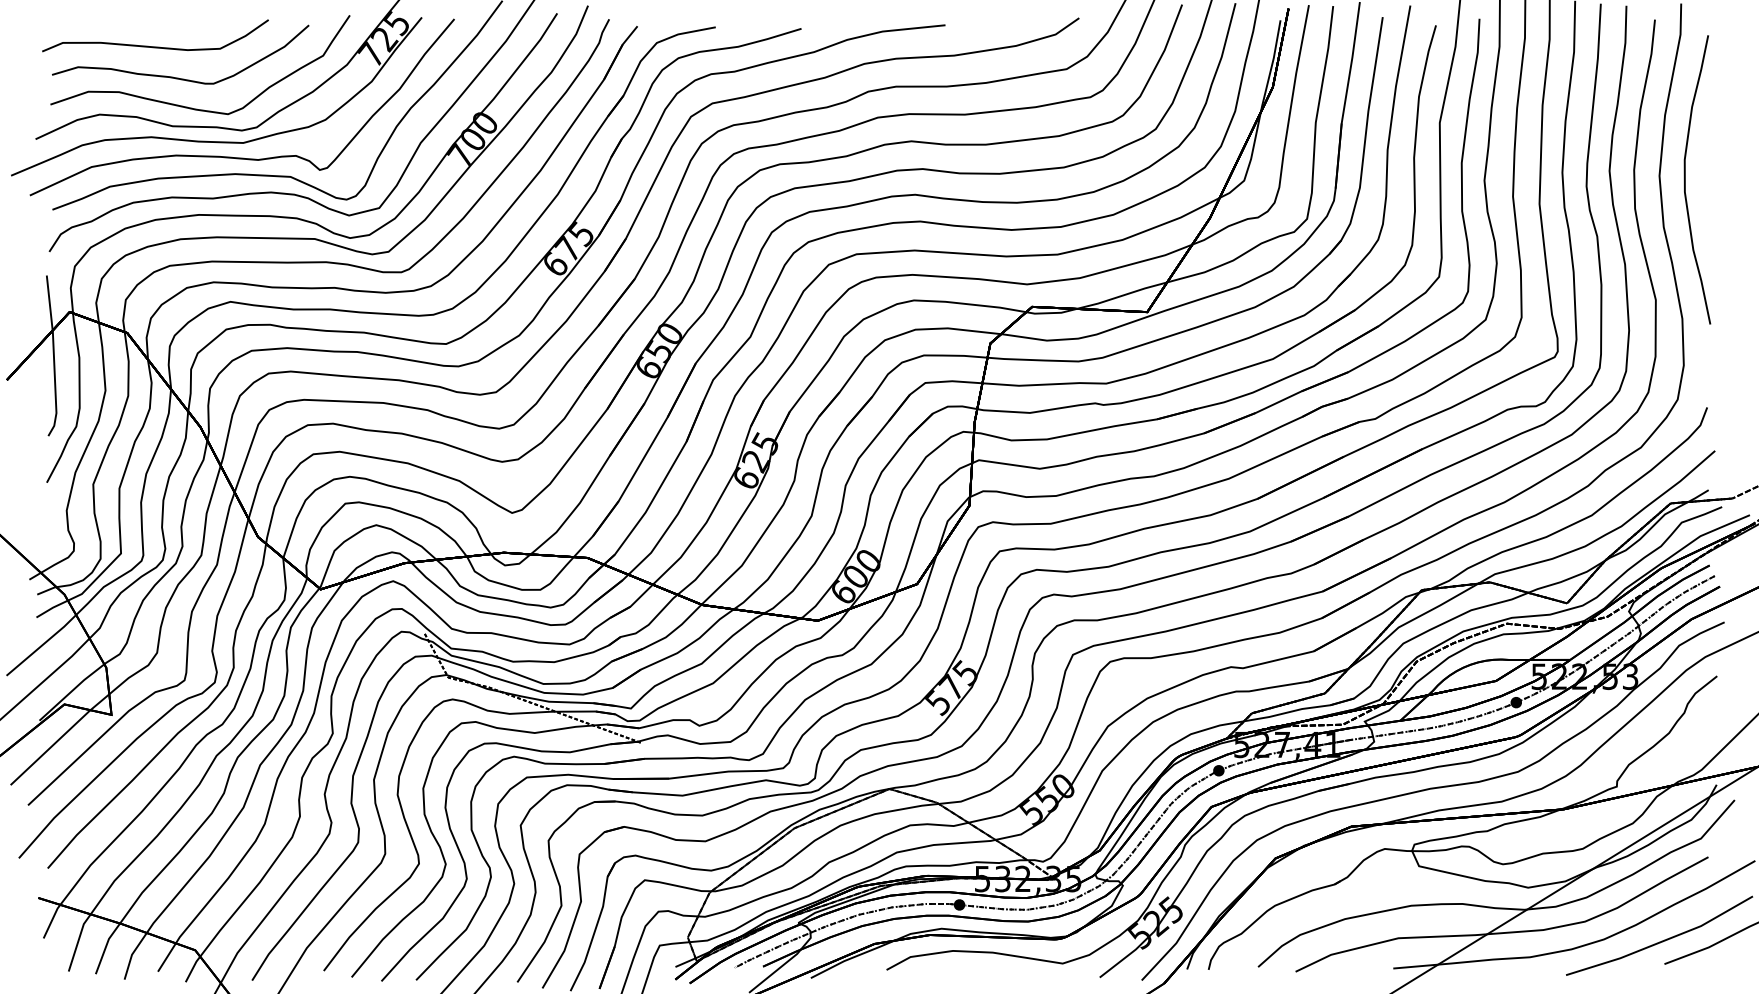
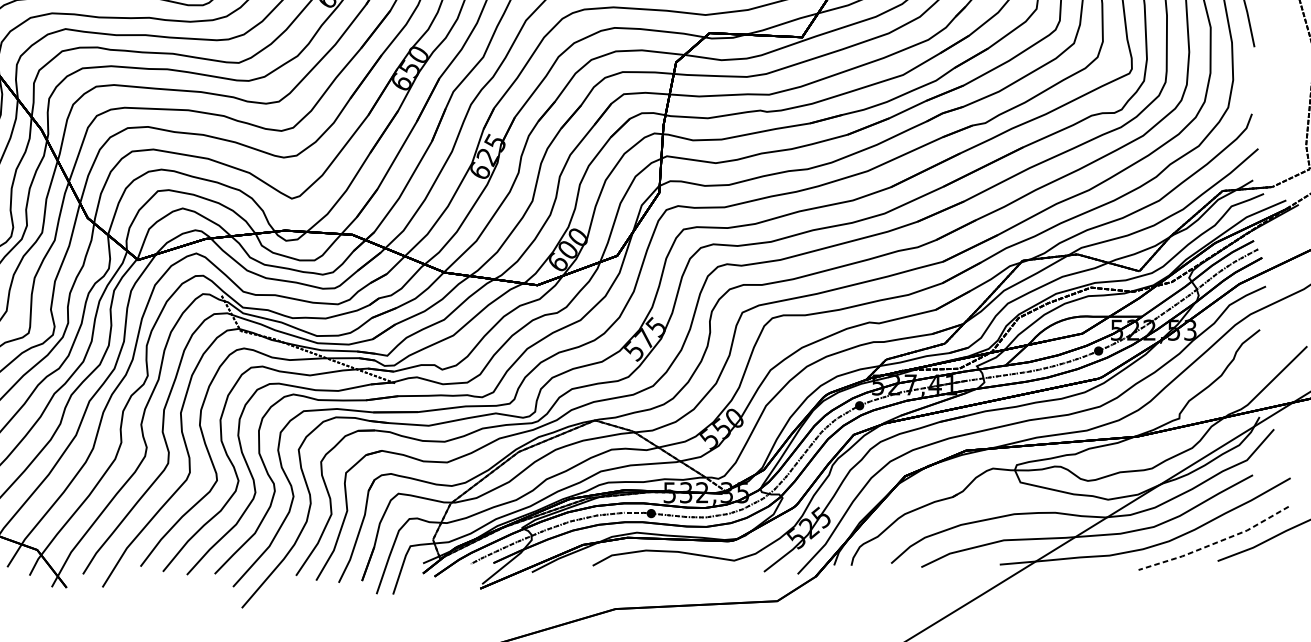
line: (1662, 941) -> (1216, 542), solid -> dashed

